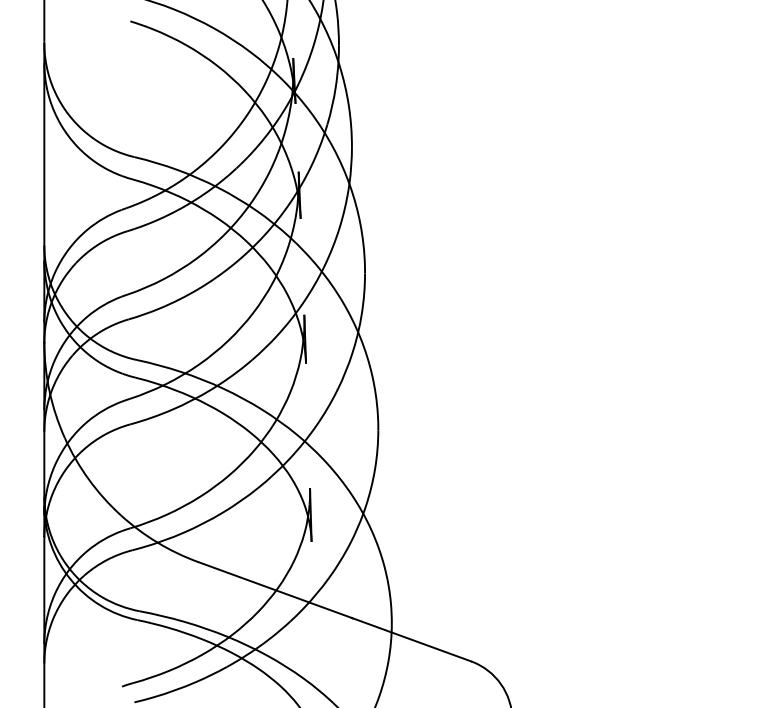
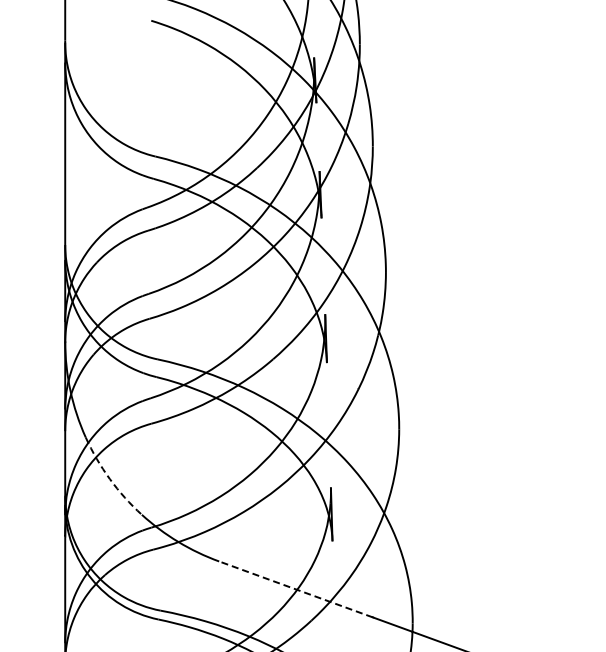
arc: (88, 479) -> (109, 478), solid -> dashed
line: (275, 590) -> (296, 589), solid -> dashed

